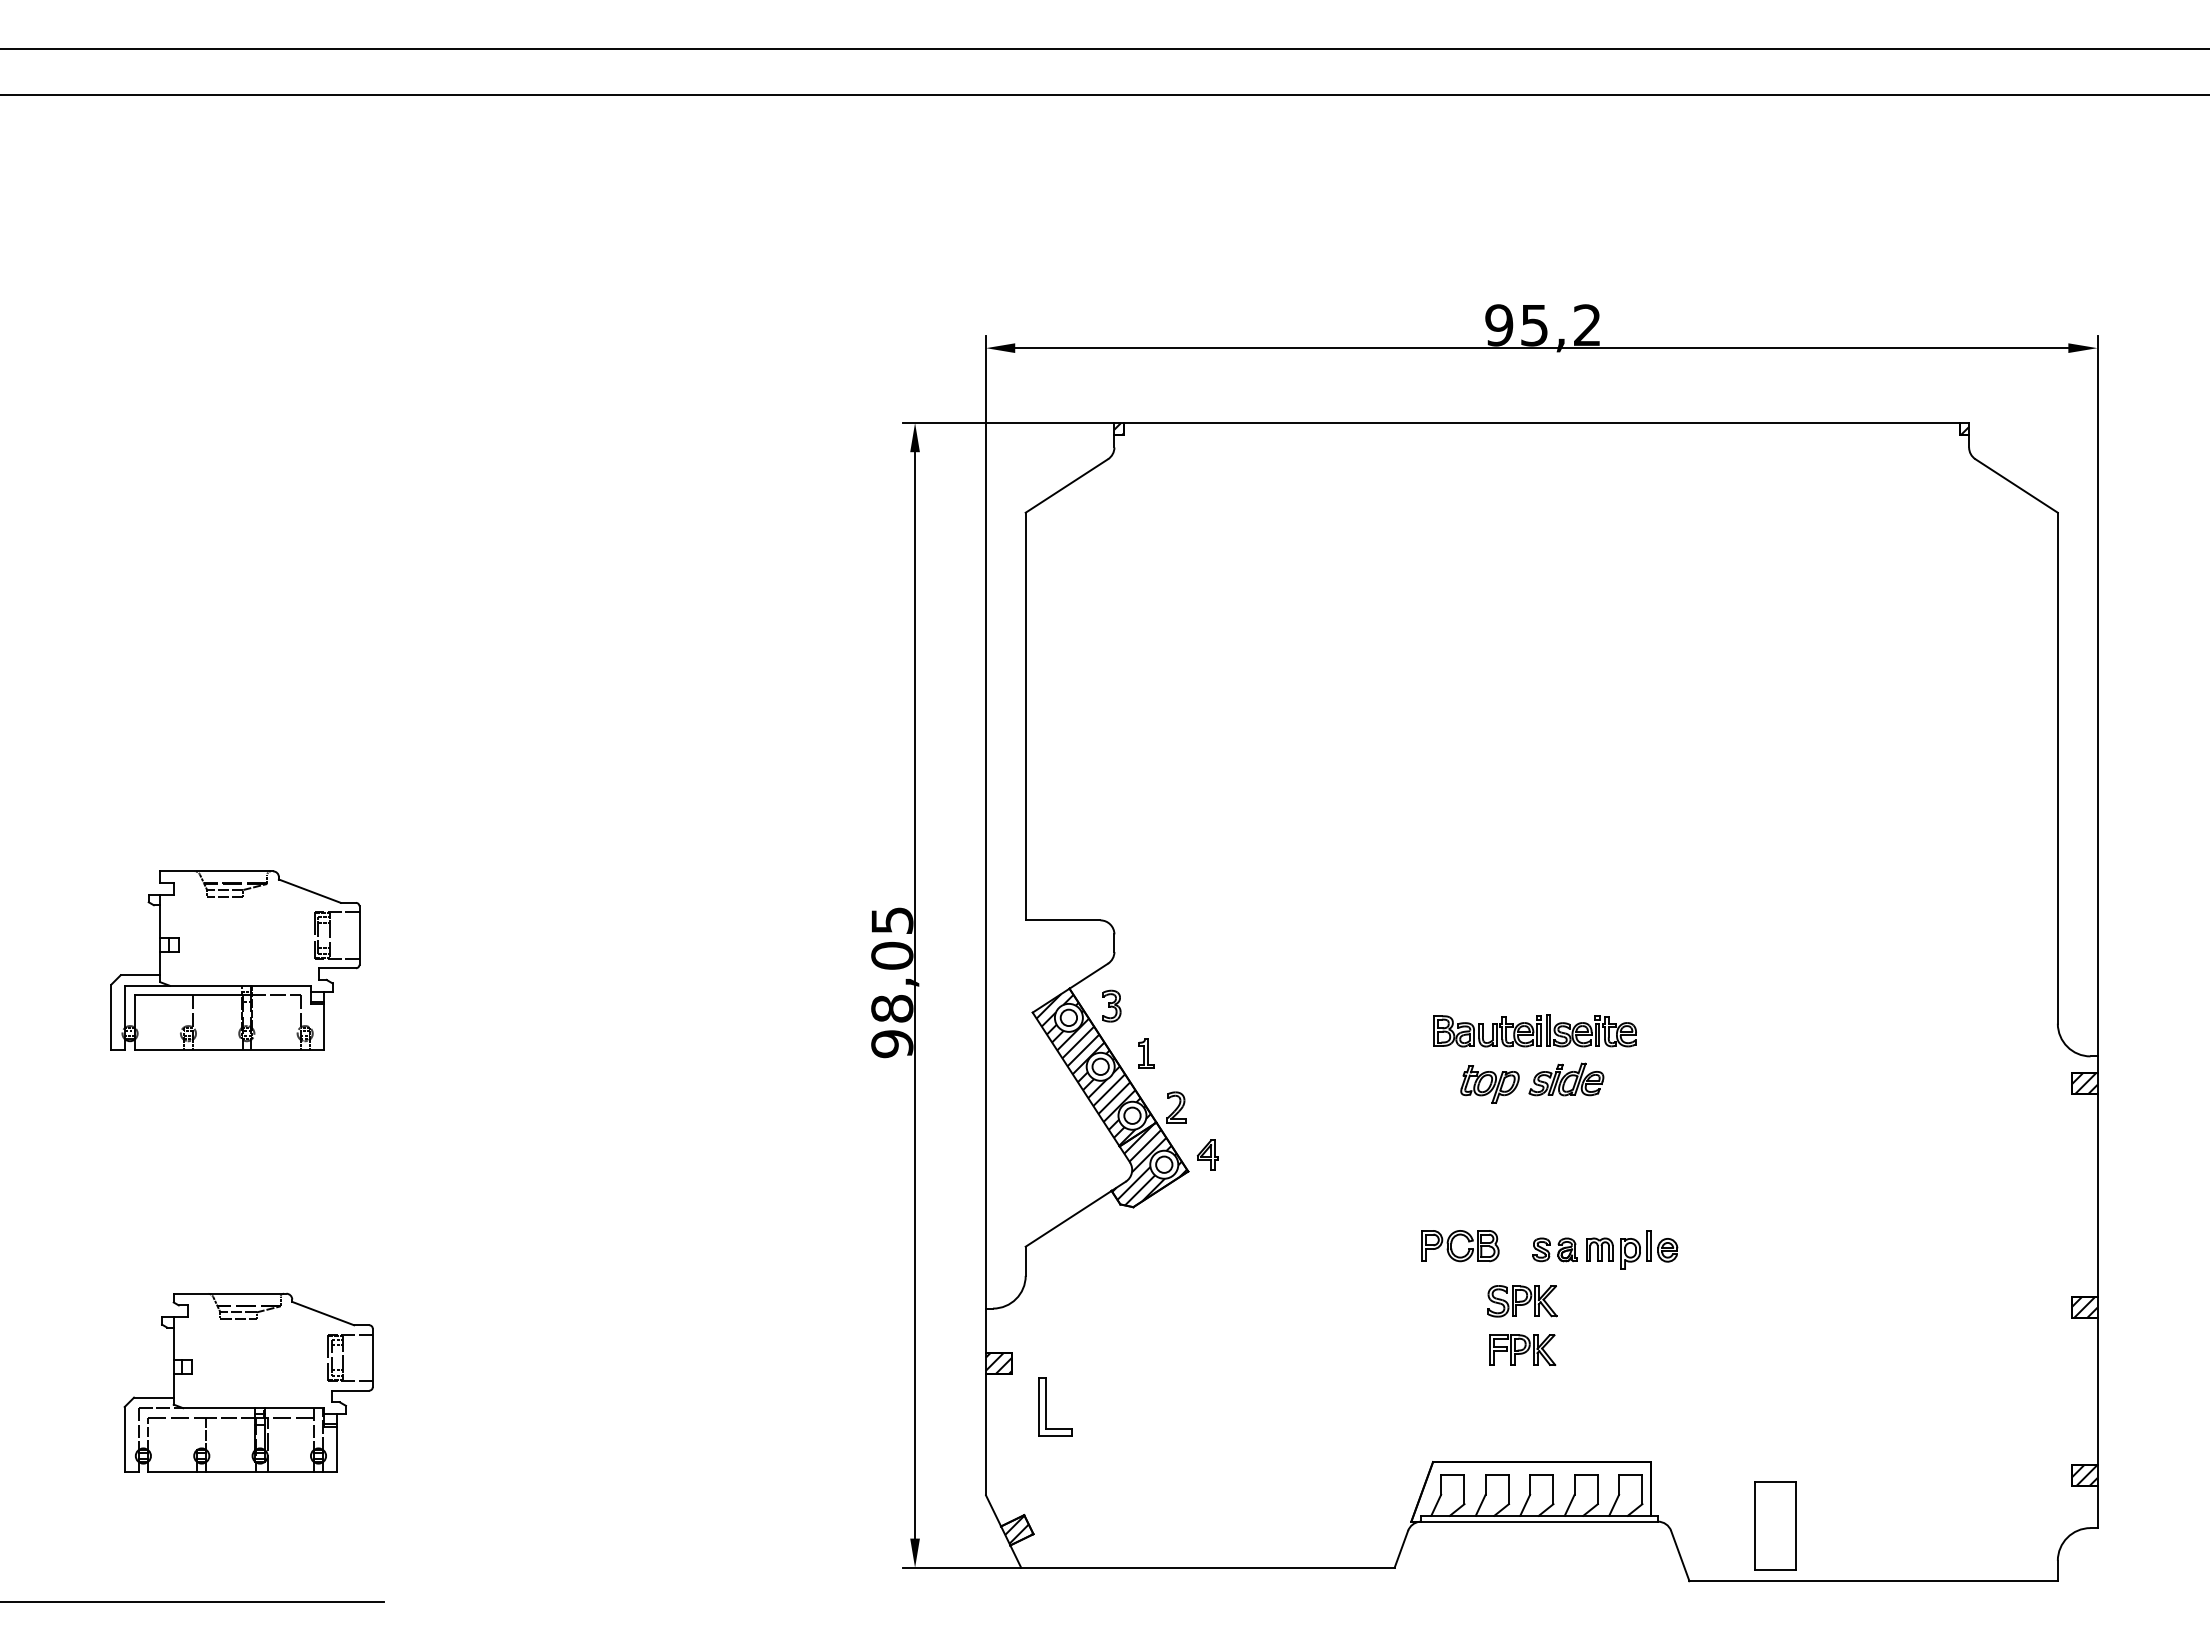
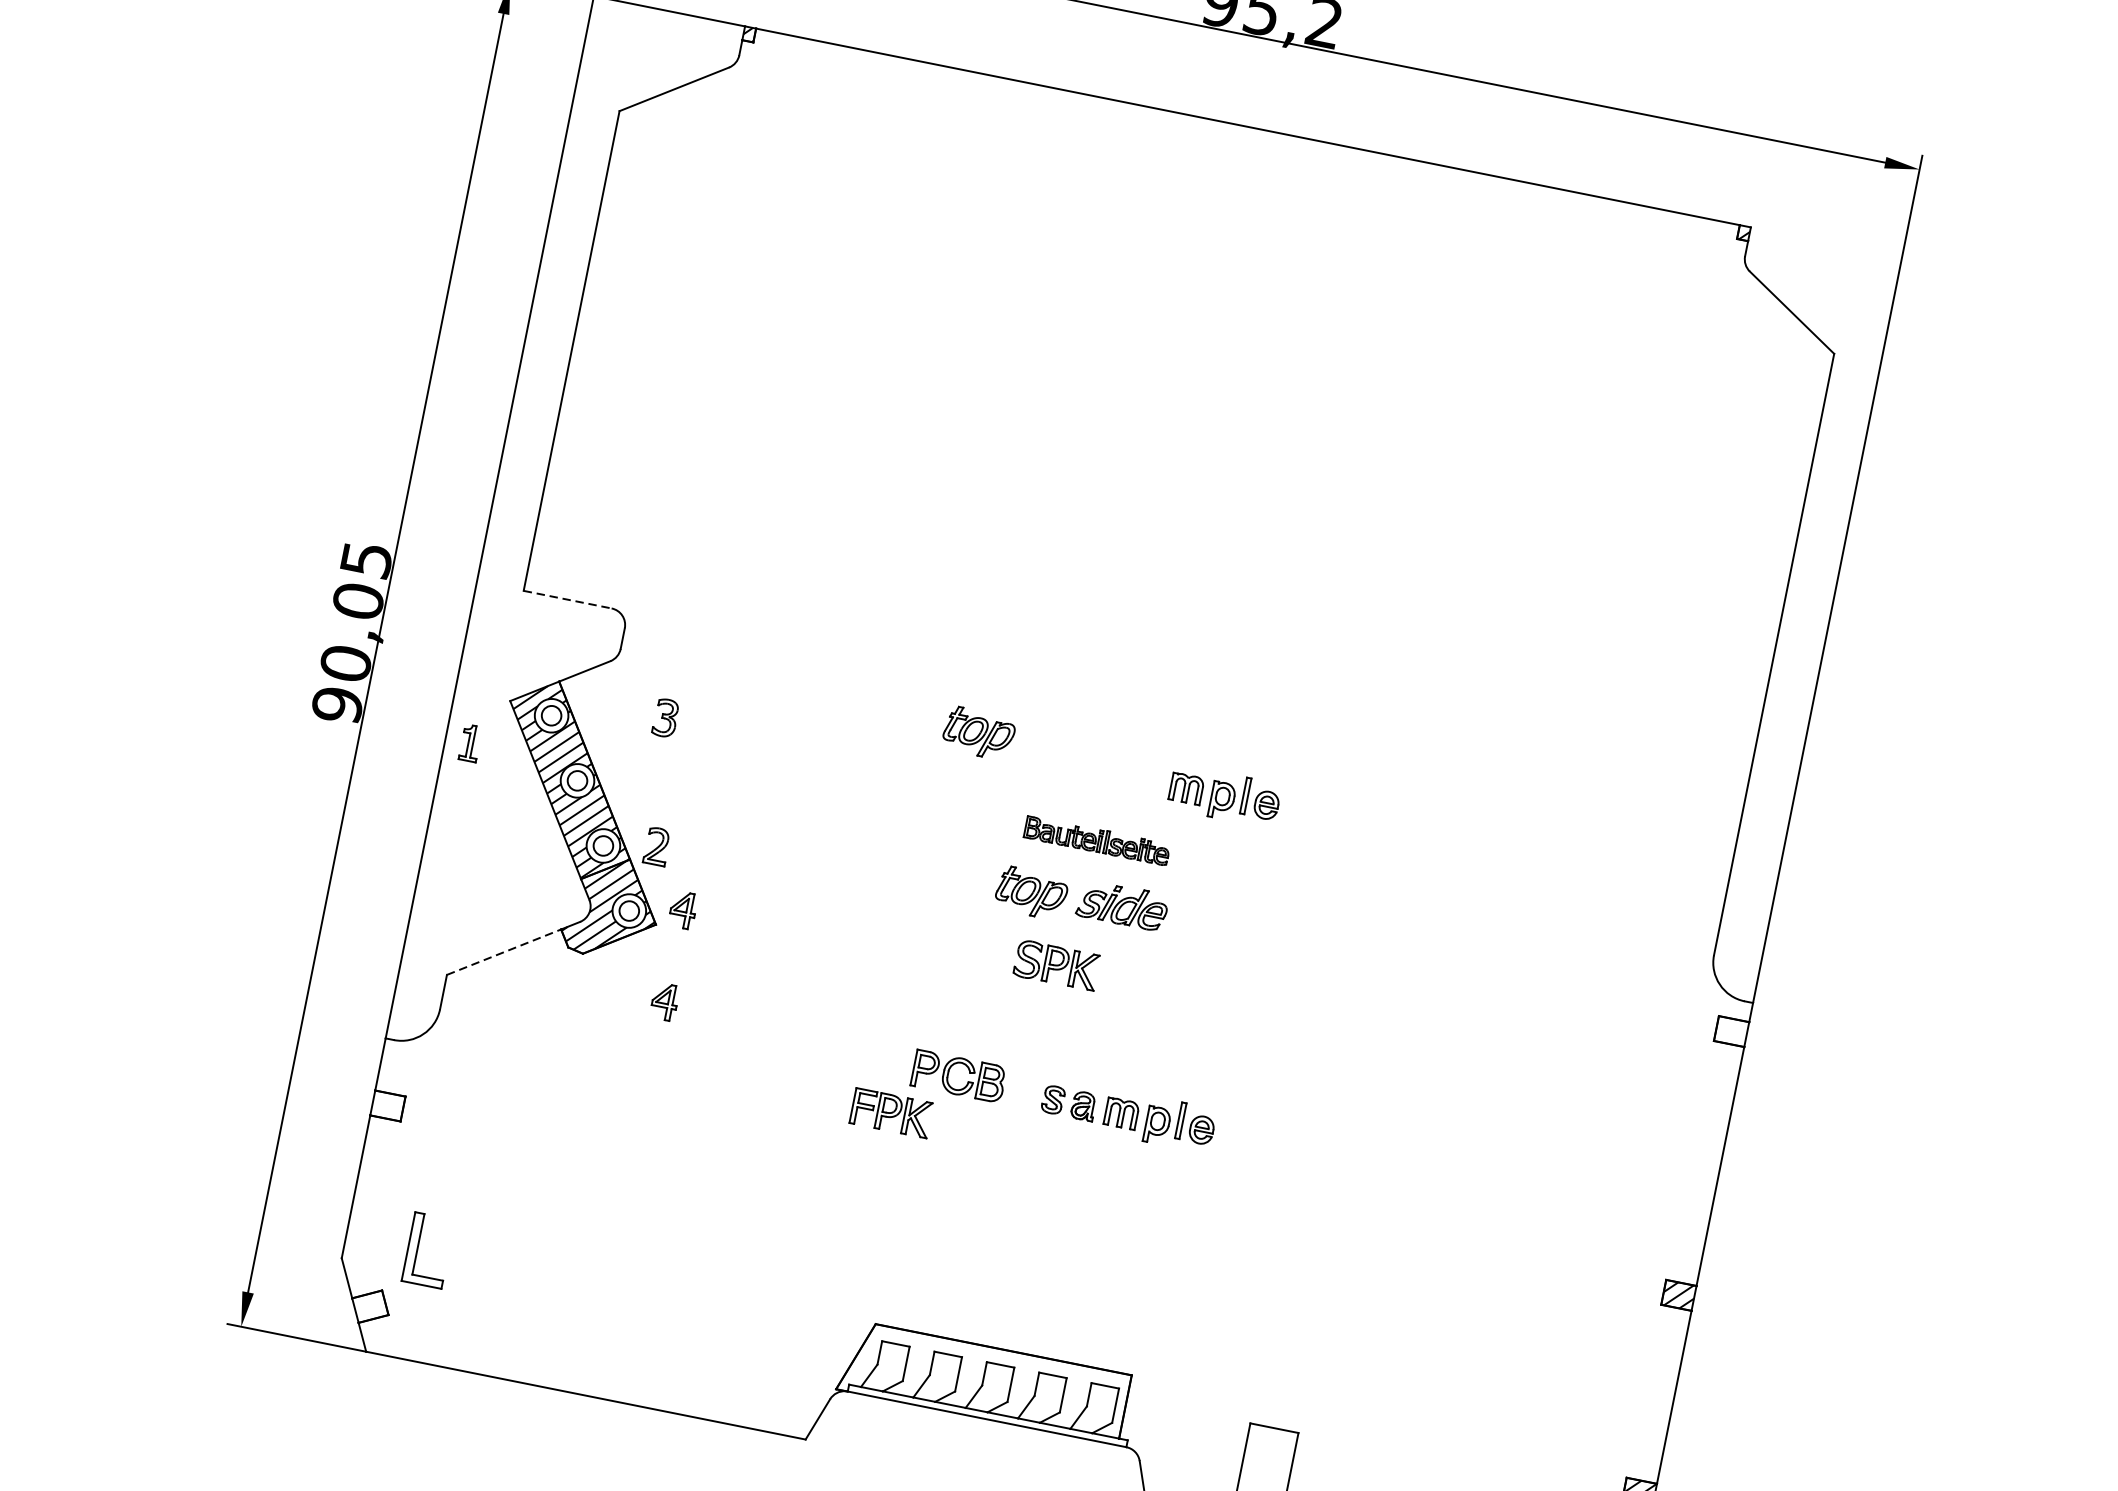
line: (1063, 920) -> (568, 599), solid -> dashed
part: (1420, 962) -> (978, 733), added
part: (1632, 973) -> (1225, 796), added
part: (1111, 1005) -> (665, 717), moved
text: (892, 1008) -> (346, 663), 98,05 -> 90,05
part: (1534, 1030) -> (1096, 840), size x0.6
part: (1146, 1053) -> (470, 743), moved
hatch: (2084, 1082) -> (1731, 1030), removed
line: (1069, 1218) -> (505, 952), solid -> dashed
part: (1207, 1232) -> (664, 1000), added
part: (1522, 1301) -> (1056, 965), moved
part: (1522, 1349) -> (891, 1112), moved
hatch: (998, 1362) -> (387, 1104), removed
part: (1046, 1406) -> (417, 1247), moved
hatch: (1019, 1529) -> (373, 1306), removed

